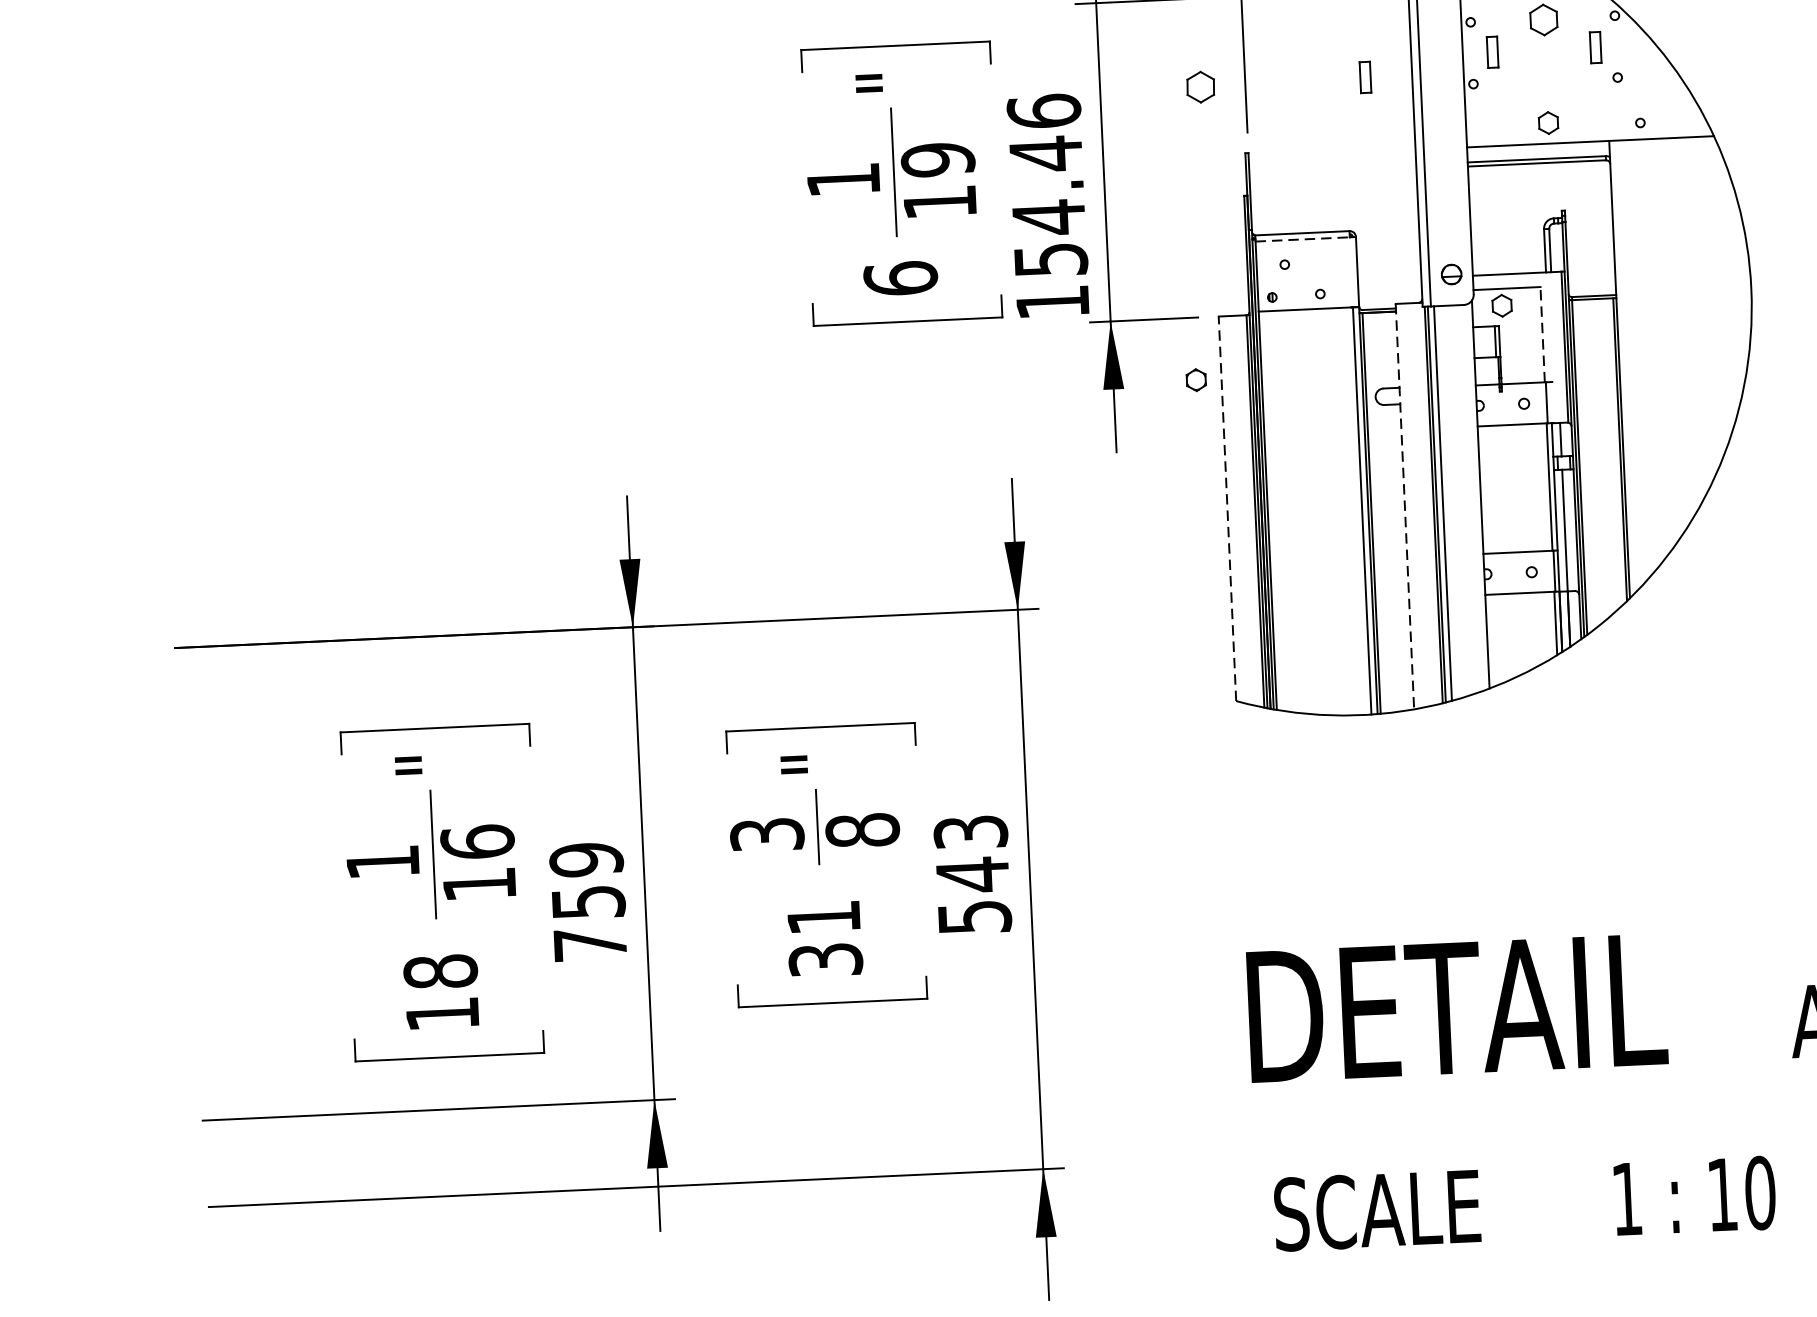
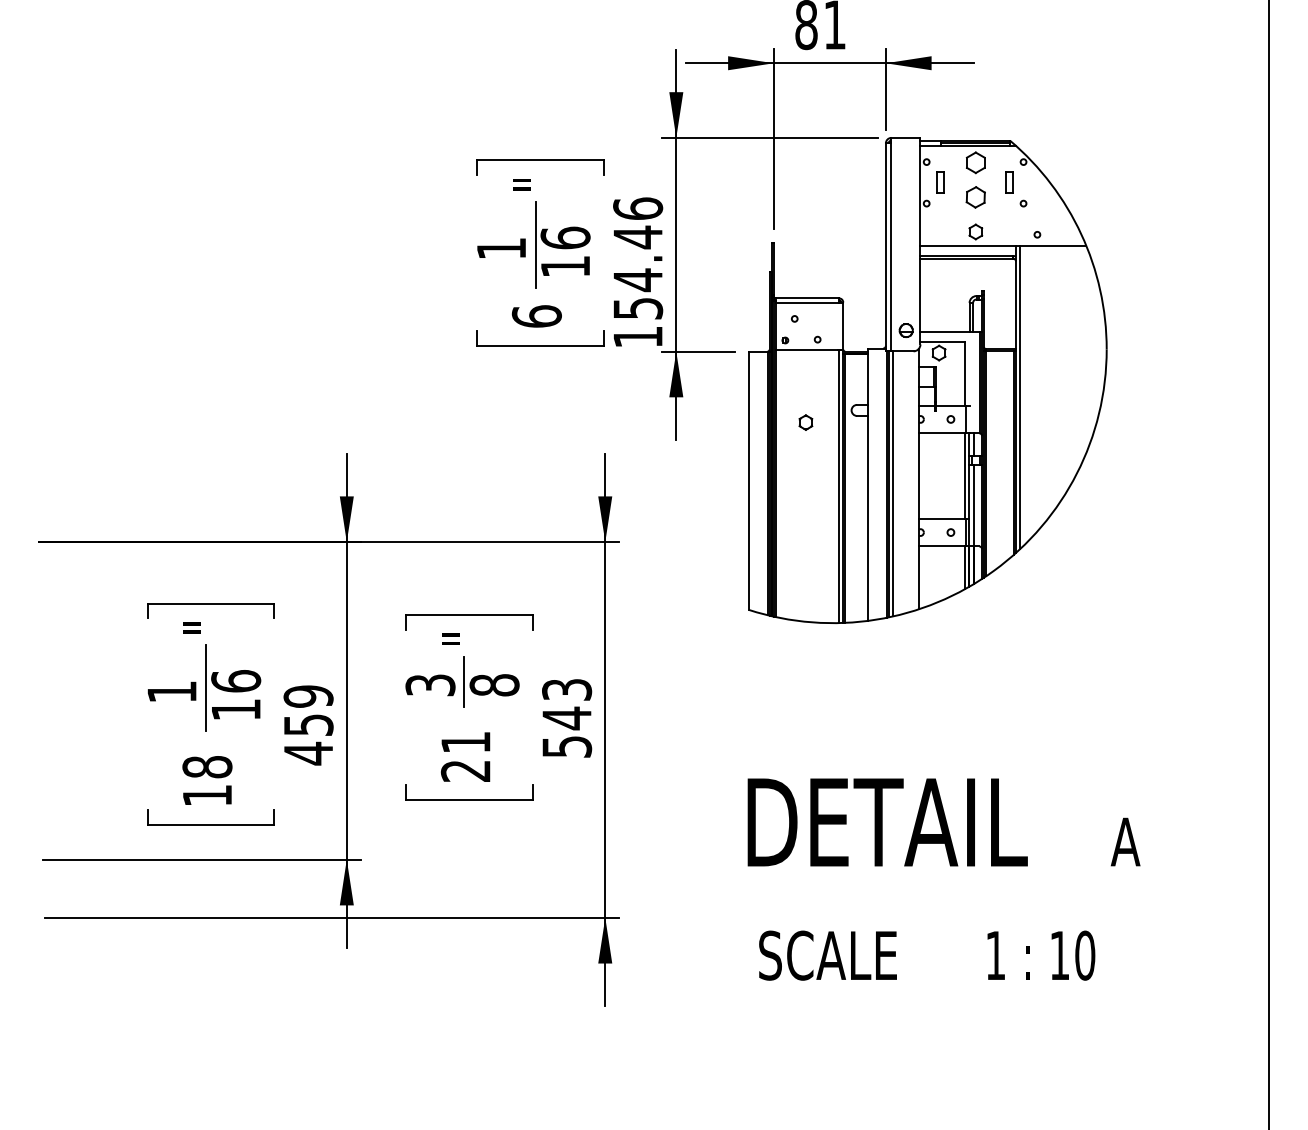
part: (1365, 76) -> (854, 195), removed
part: (1200, 87) -> (975, 197), moved
text: (937, 158) -> (565, 237), 19 -> 16
line: (1302, 239) -> (807, 302), dashed -> solid
line: (1542, 334) -> (965, 373), dashed -> solid
line: (1626, 366) -> (1020, 397), added
part: (1195, 380) -> (805, 422), moved
line: (1404, 507) -> (867, 485), dashed -> solid
line: (1226, 508) -> (748, 480), dashed -> solid
text: (590, 944) -> (308, 753), 759 -> 459
text: (825, 959) -> (465, 770), 31 -> 21

